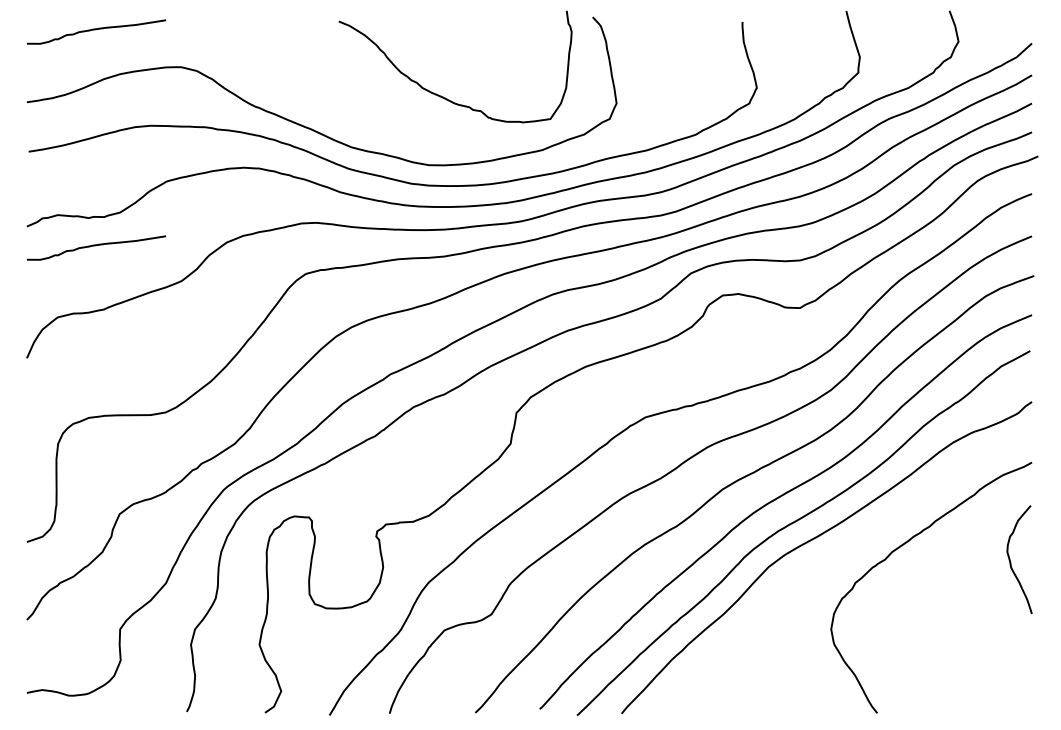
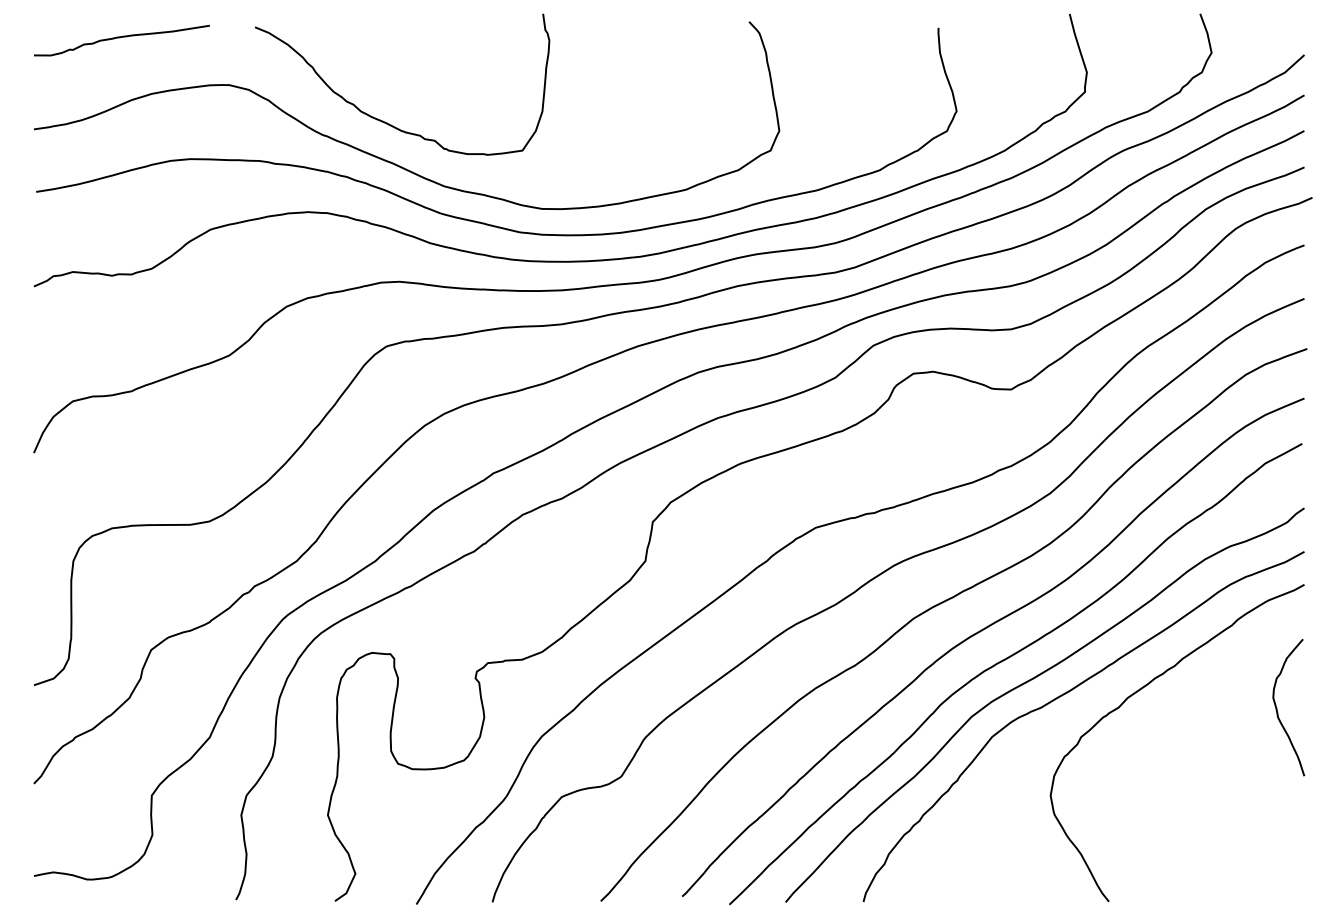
curve: (441, 95) -> (384, 120), moved
curve: (96, 246) -> (121, 311), removed
curve: (845, 548) -> (1068, 693), added

